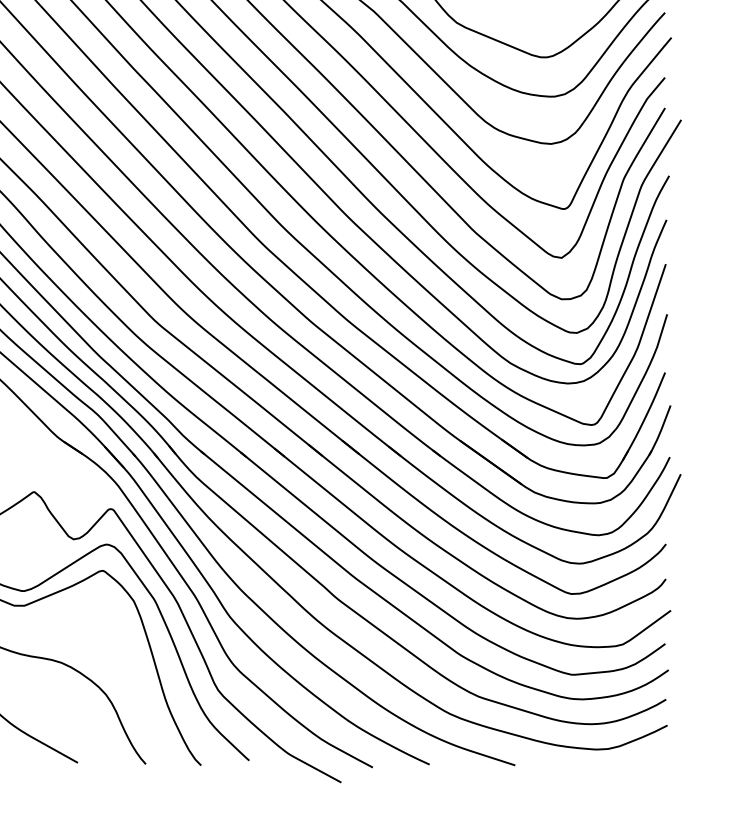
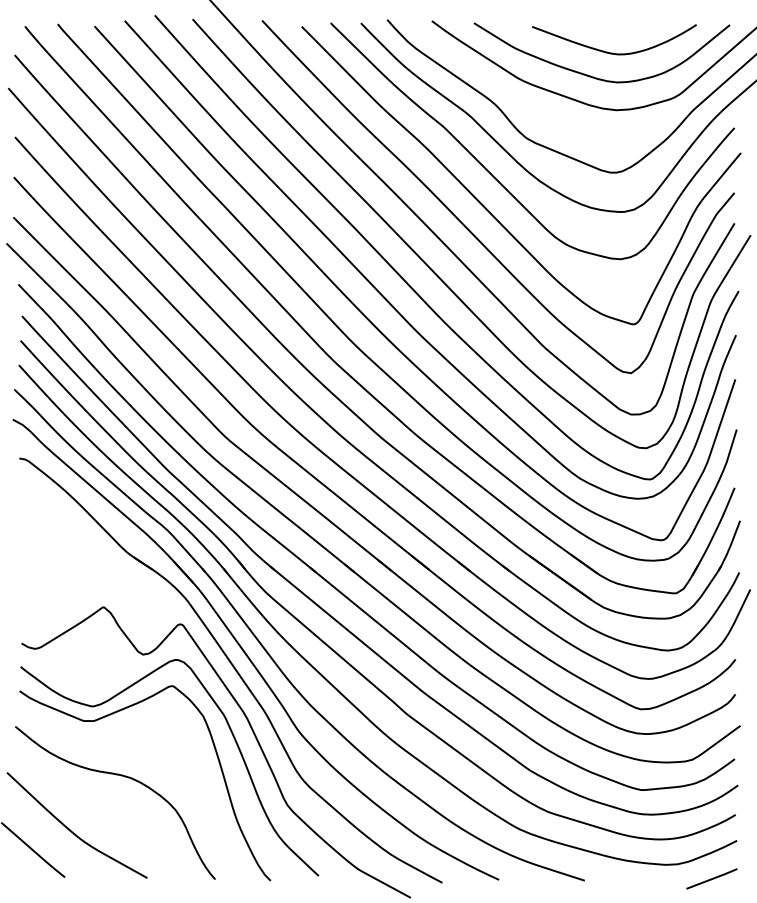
line: (642, 763) -> (711, 878), added

